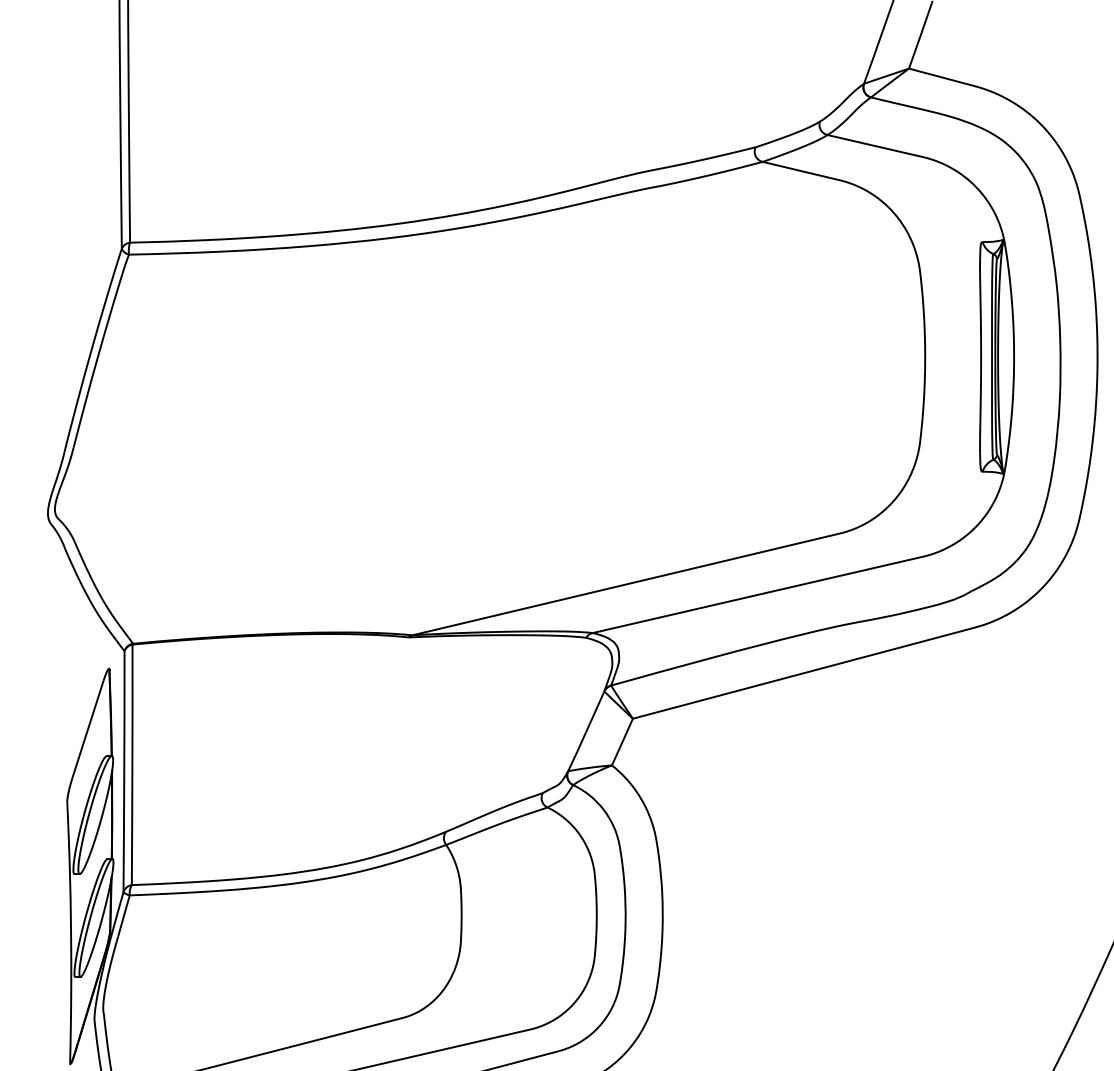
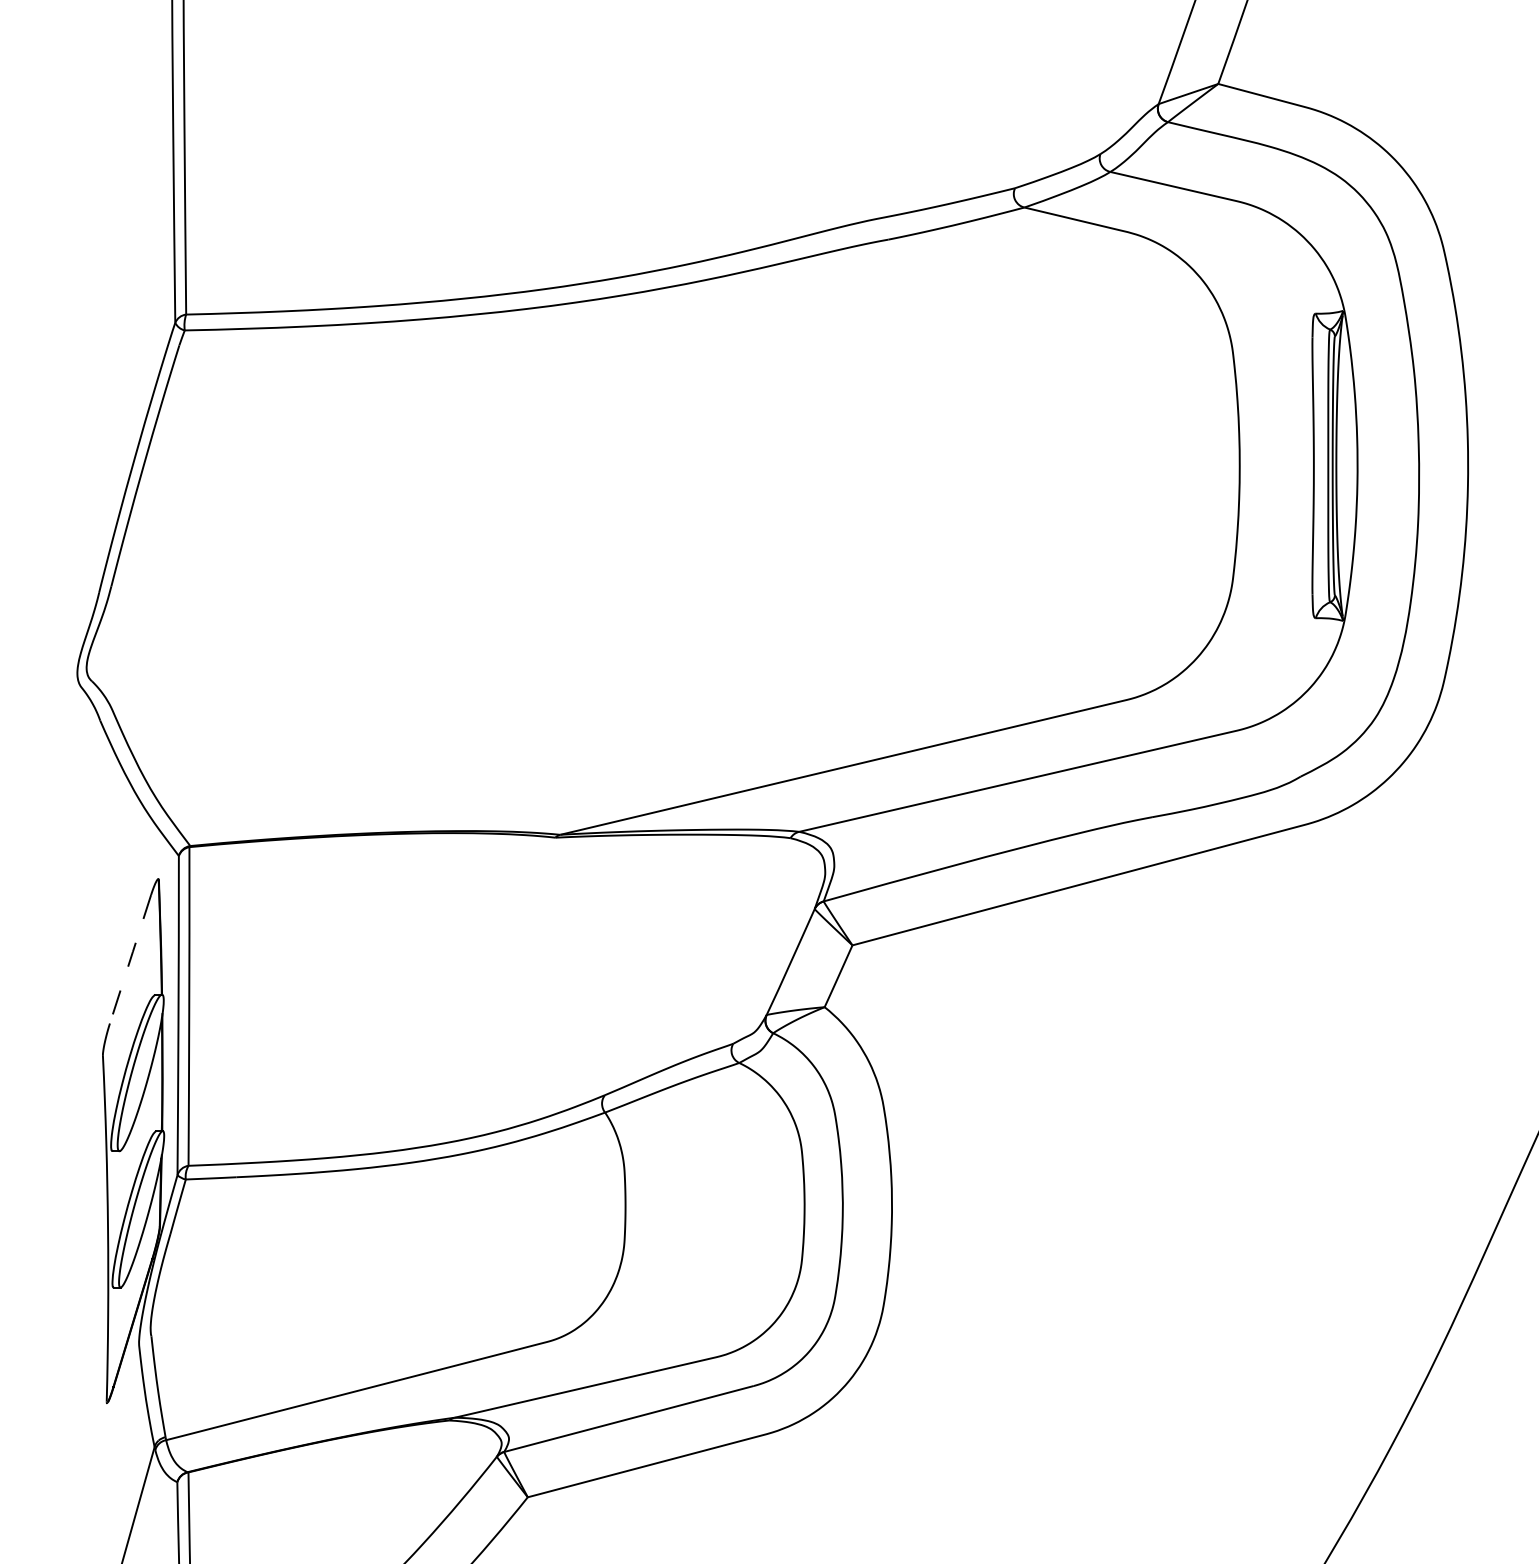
line: (88, 729) -> (130, 959), solid -> dashed

